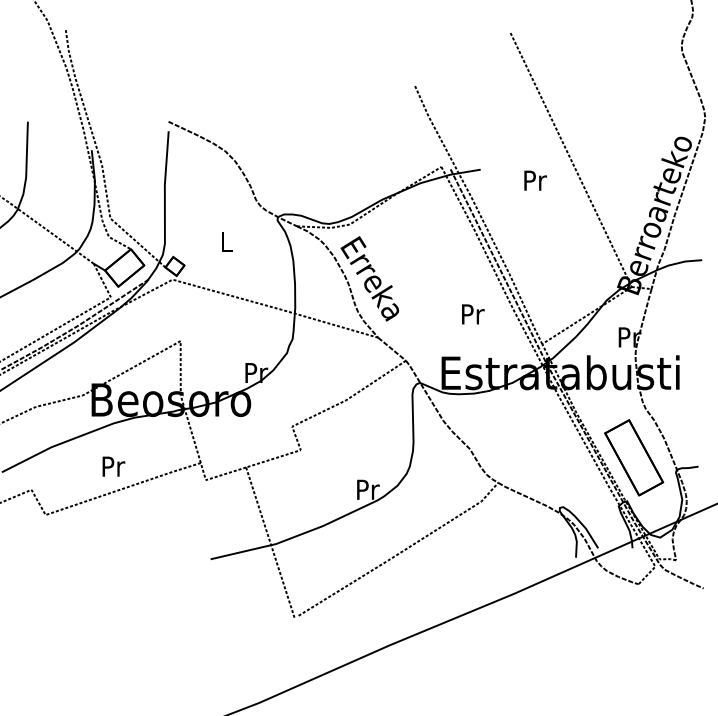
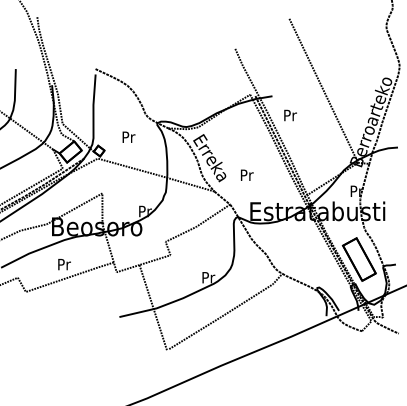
text: (535, 180) -> (290, 115), moved
text: (226, 240) -> (128, 136), L -> Pr
text: (473, 313) -> (247, 174), moved

